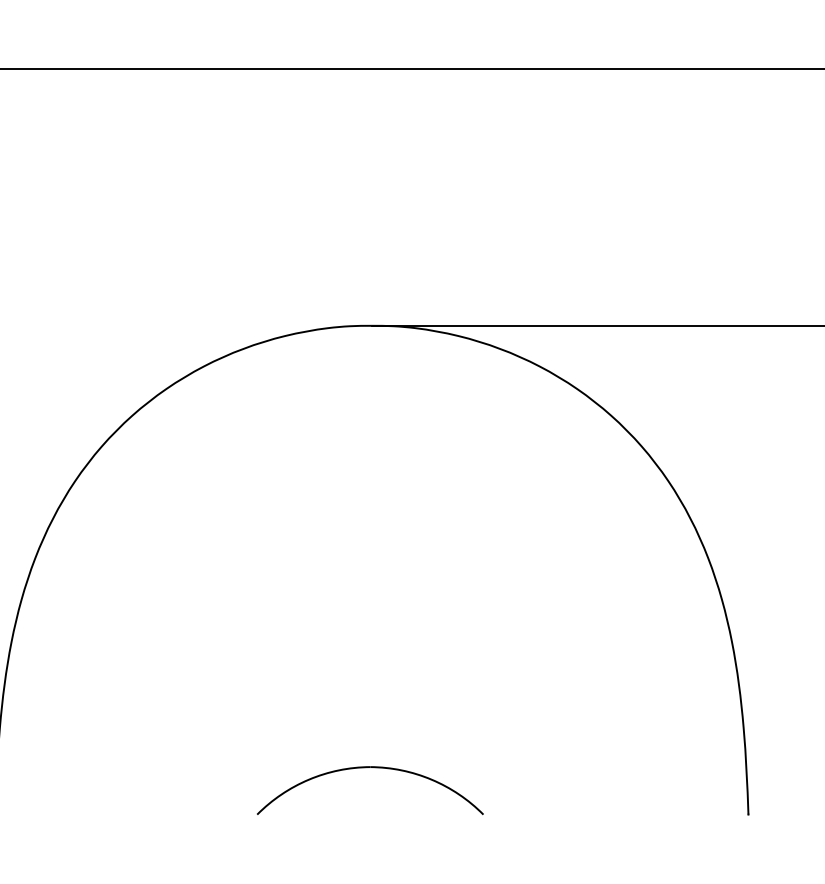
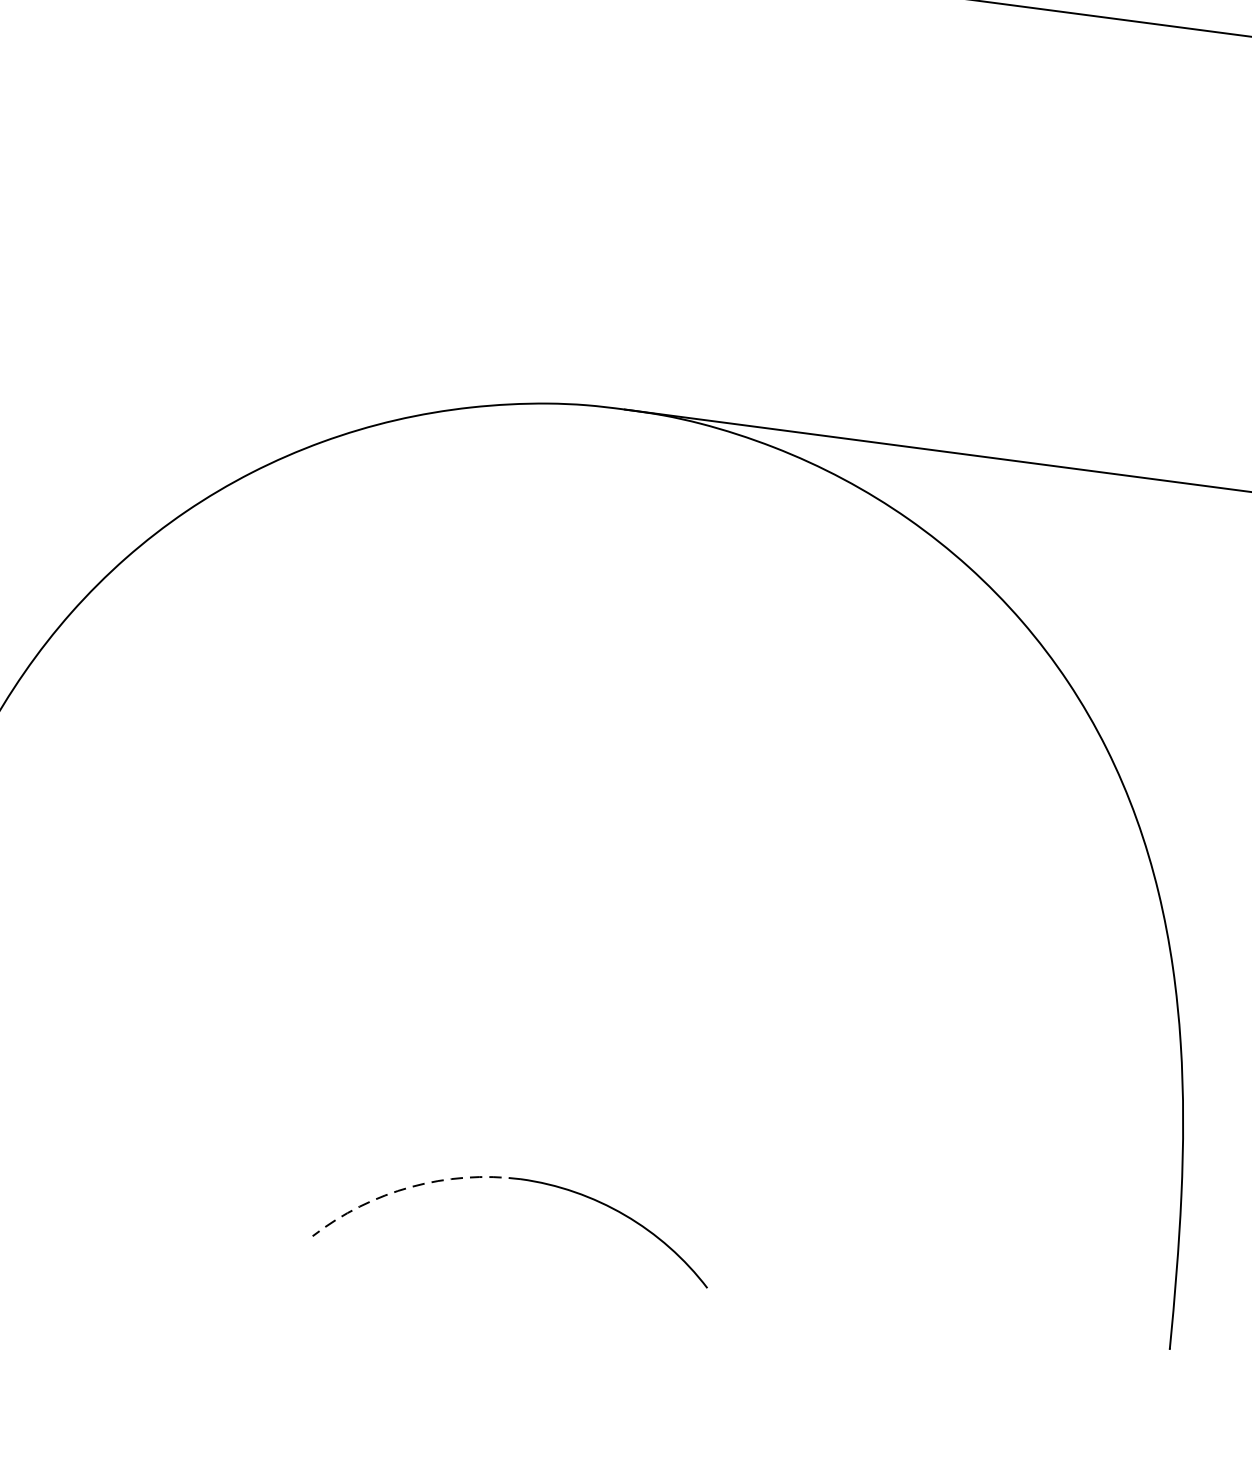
arc: (309, 779) -> (411, 1186), solid -> dashed

